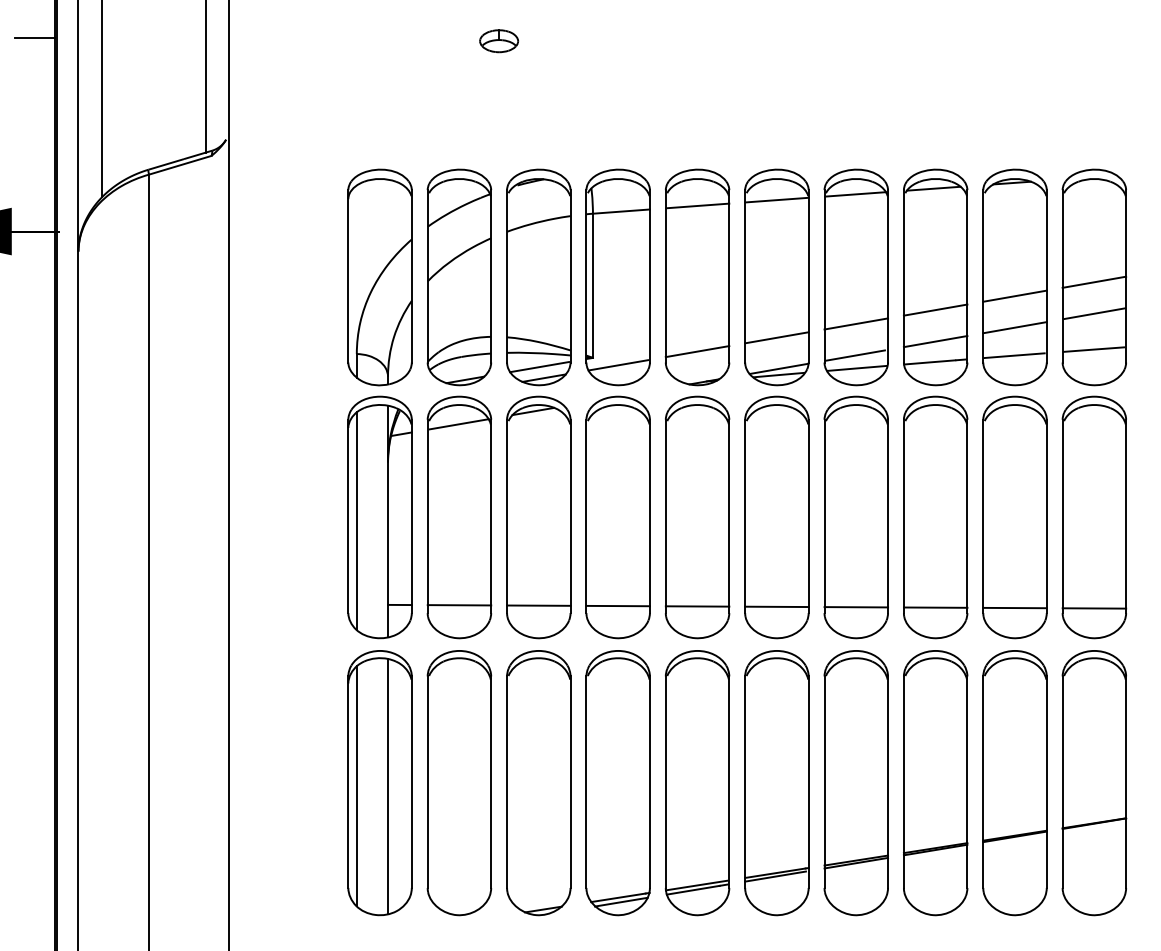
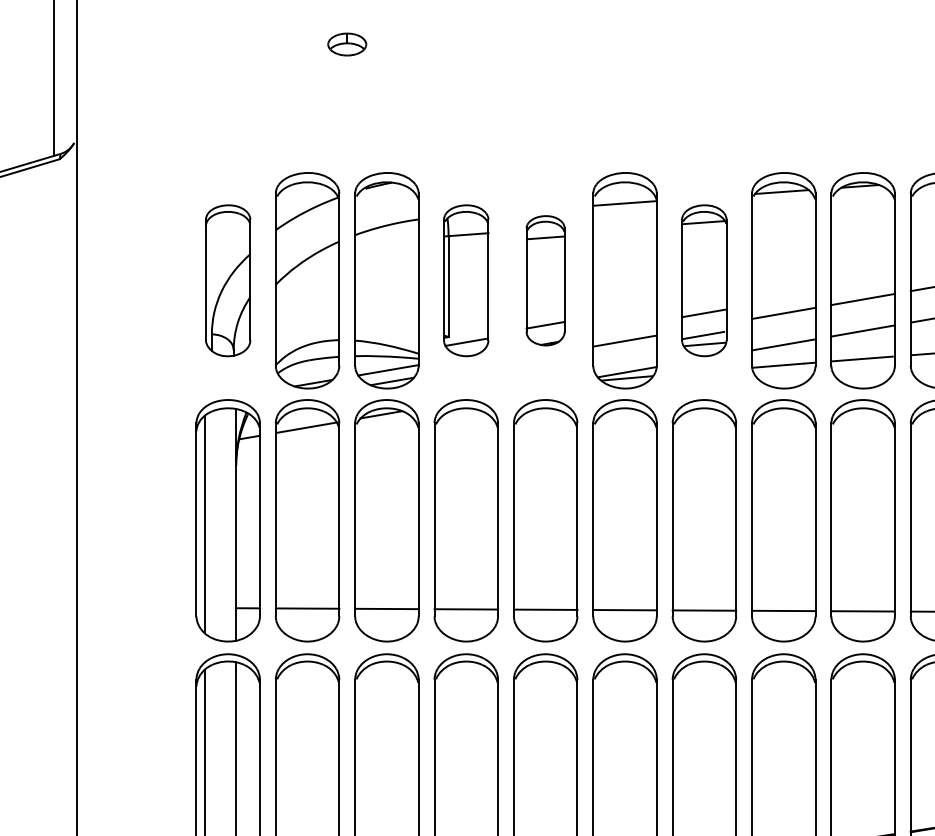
part: (379, 277) -> (227, 280), size x0.7
part: (617, 277) -> (465, 280), size x0.7
part: (697, 277) -> (545, 280), size x0.6
part: (855, 277) -> (703, 280), size x0.7

